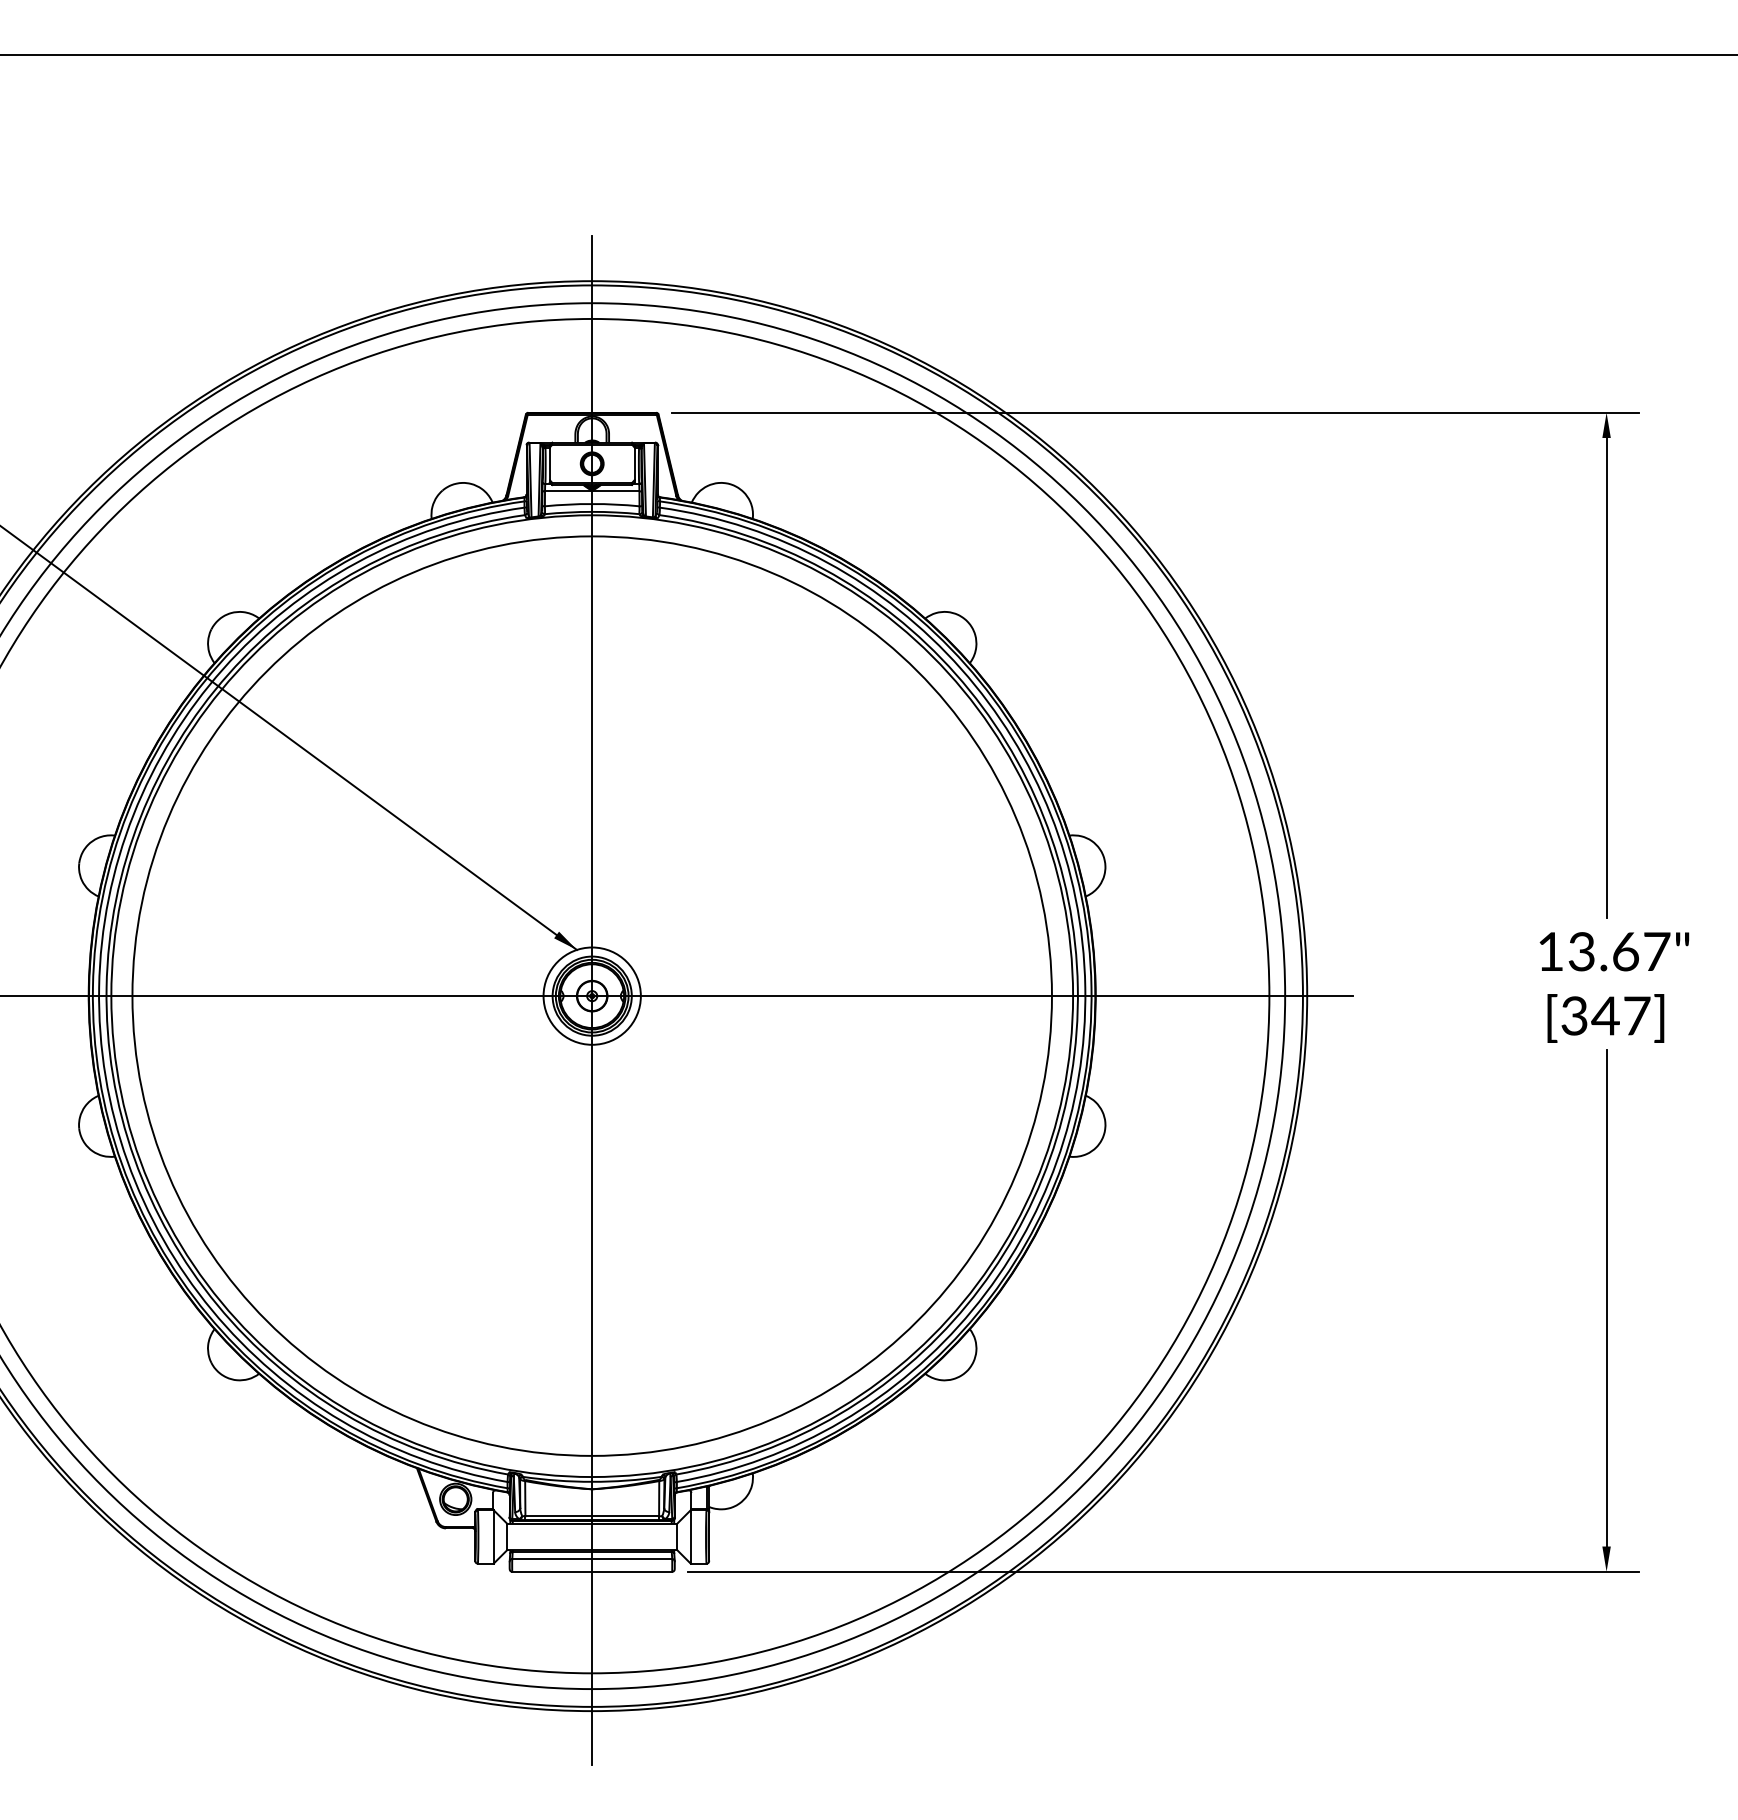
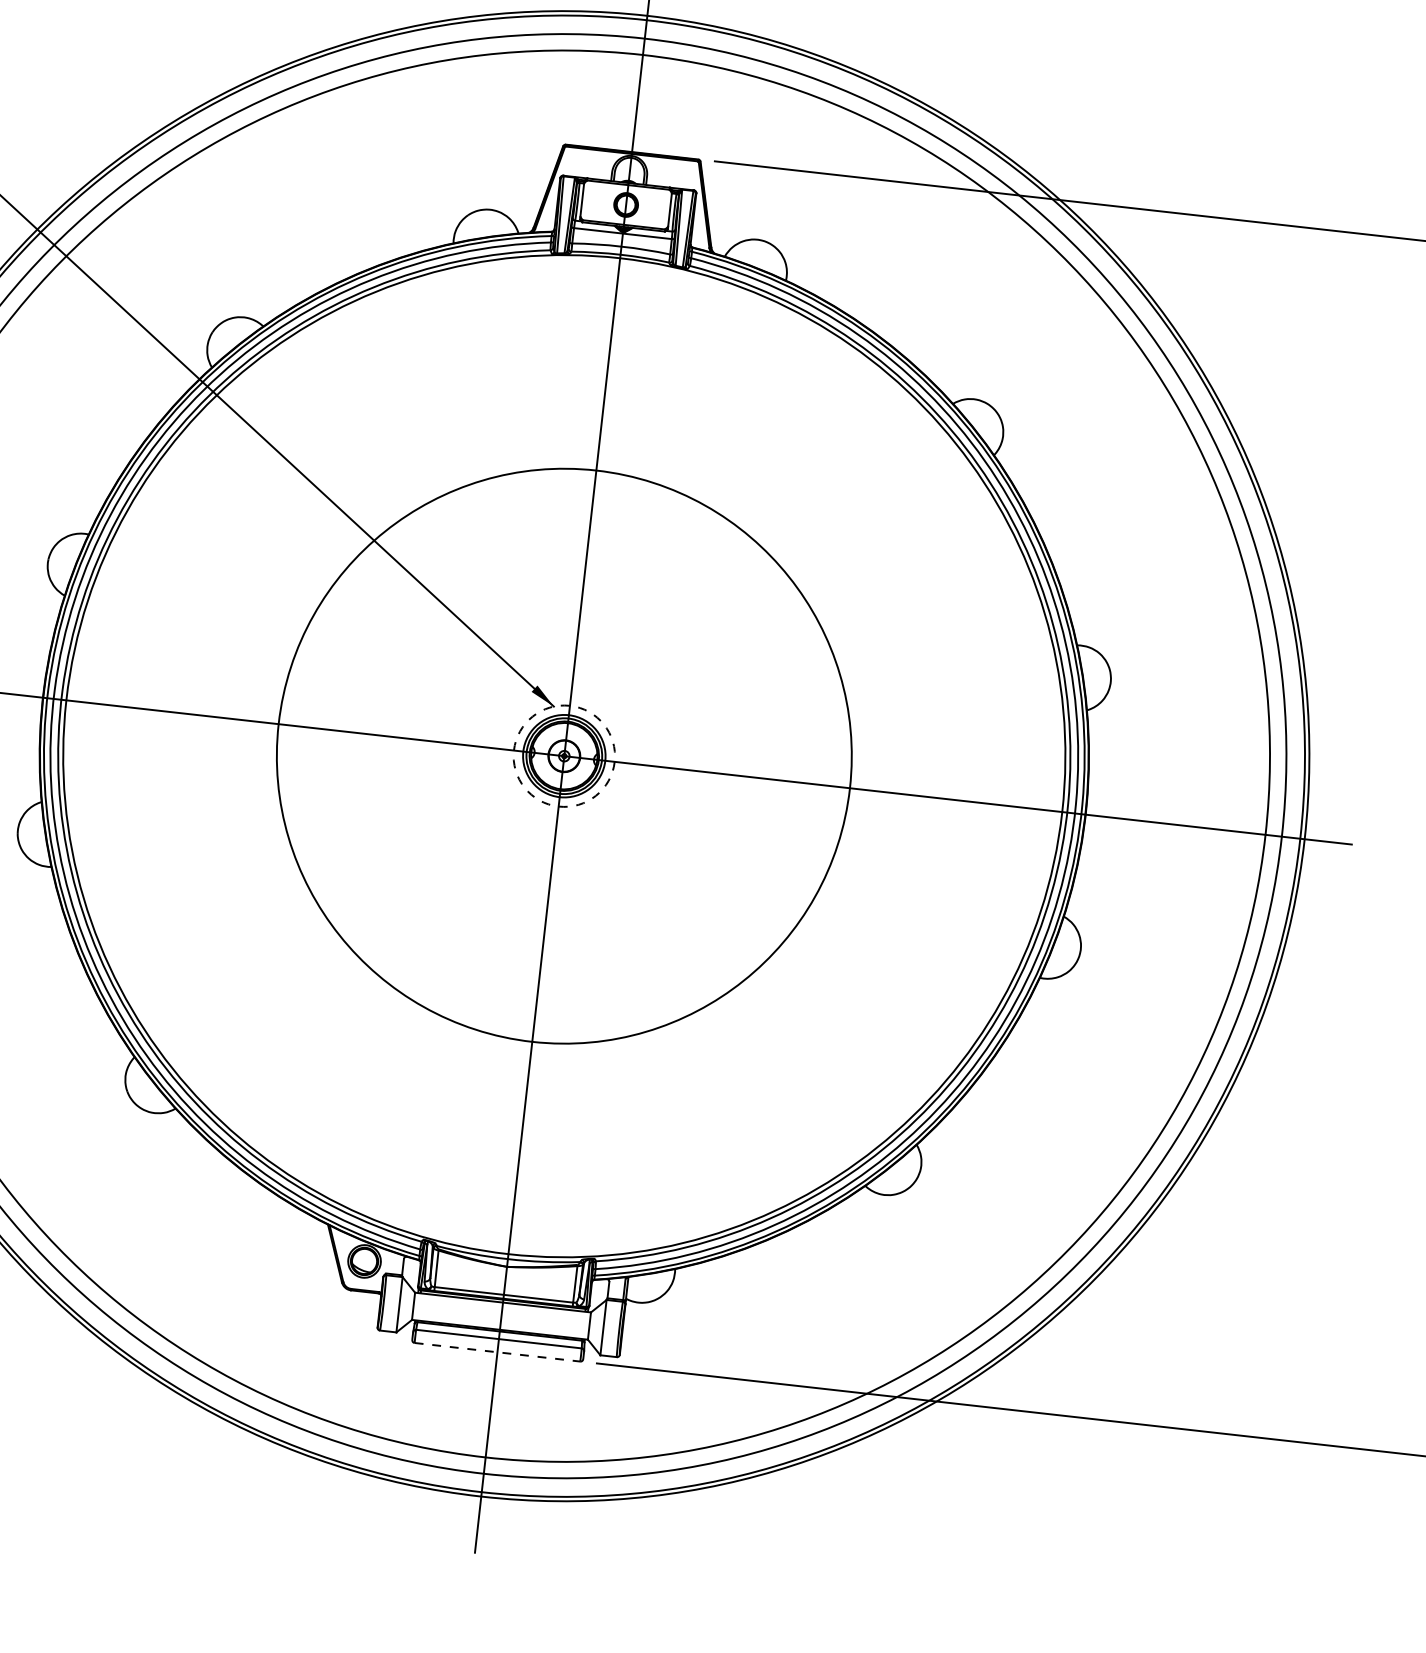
circle: (591, 995) -> (563, 755), size x0.6
circle: (591, 995) -> (563, 755), solid -> dashed
line: (592, 1571) -> (497, 1352), solid -> dashed

